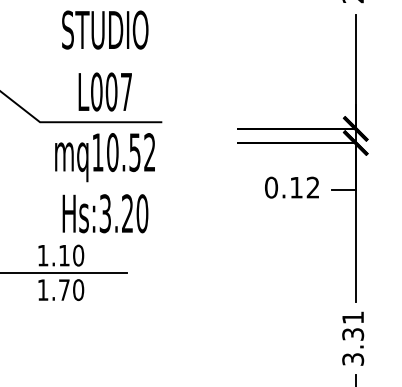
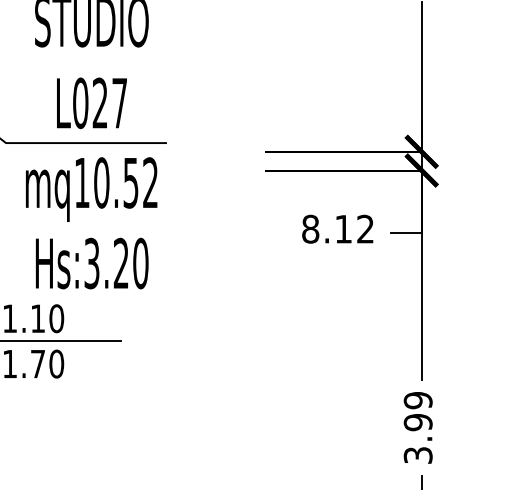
text: (111, 91) -> (100, 102), L007 -> L027
text: (271, 187) -> (310, 229), 0.12 -> 8.12
text: (353, 326) -> (418, 412), 3.31 -> 3.99

